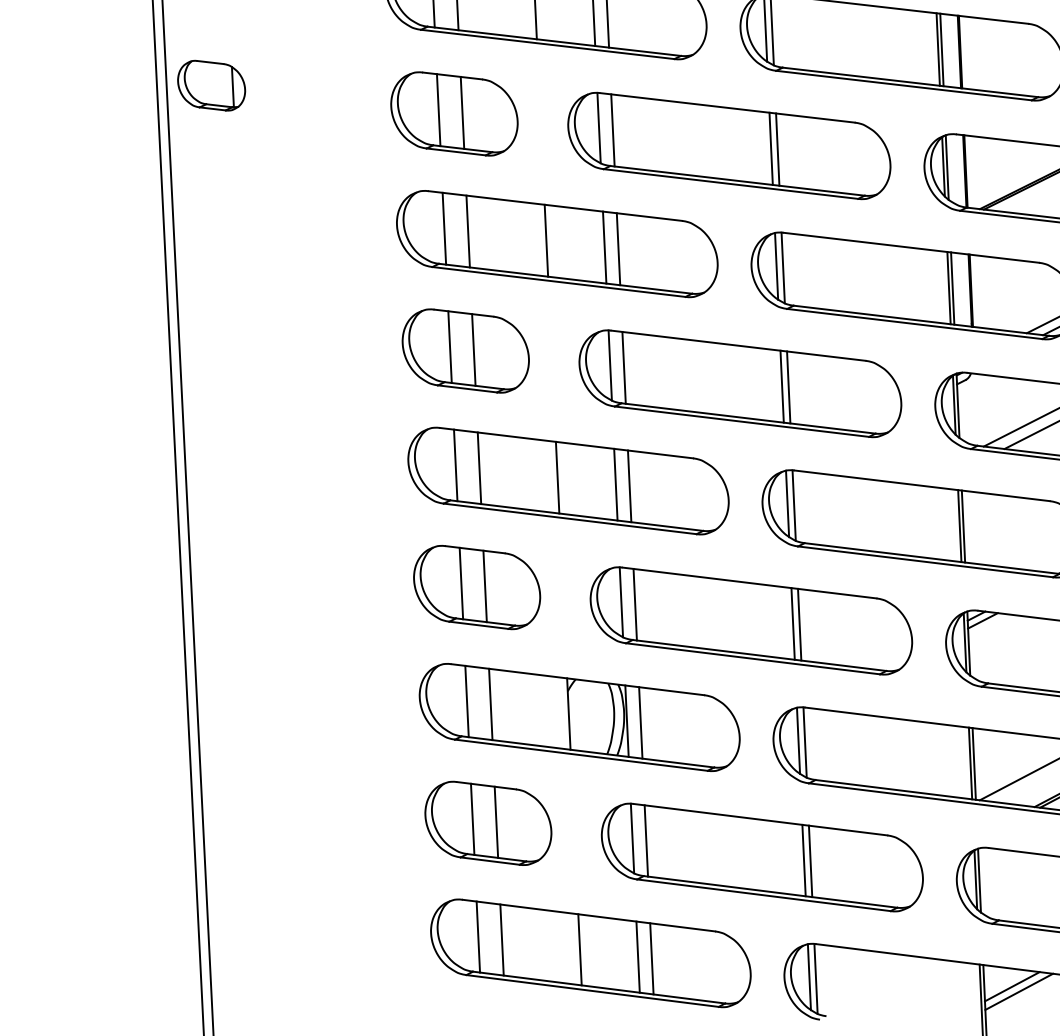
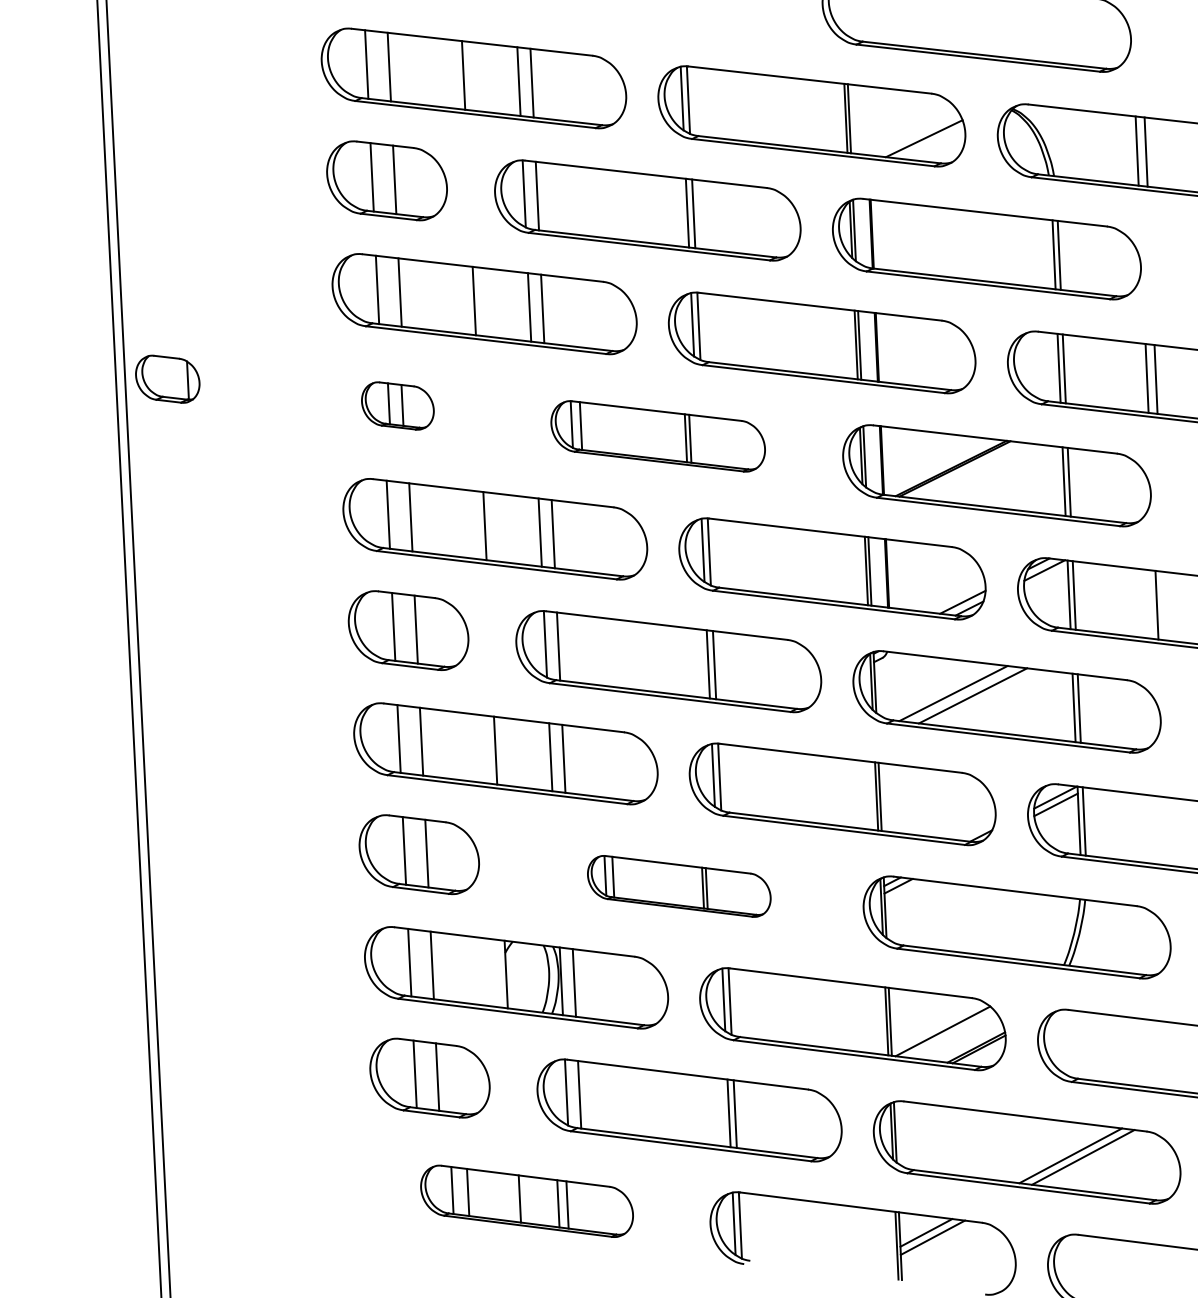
part: (454, 113) -> (397, 405), size x0.6
part: (728, 146) -> (657, 436), size x0.7
part: (751, 621) -> (679, 886), size x0.6
part: (590, 953) -> (526, 1201), size x0.7

